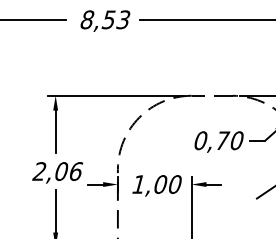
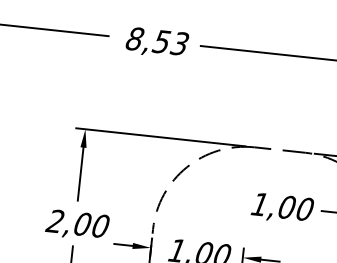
text: (212, 140) -> (274, 205), 0,70 -> 1,00
text: (76, 171) -> (101, 226), 2,06 -> 2,00

